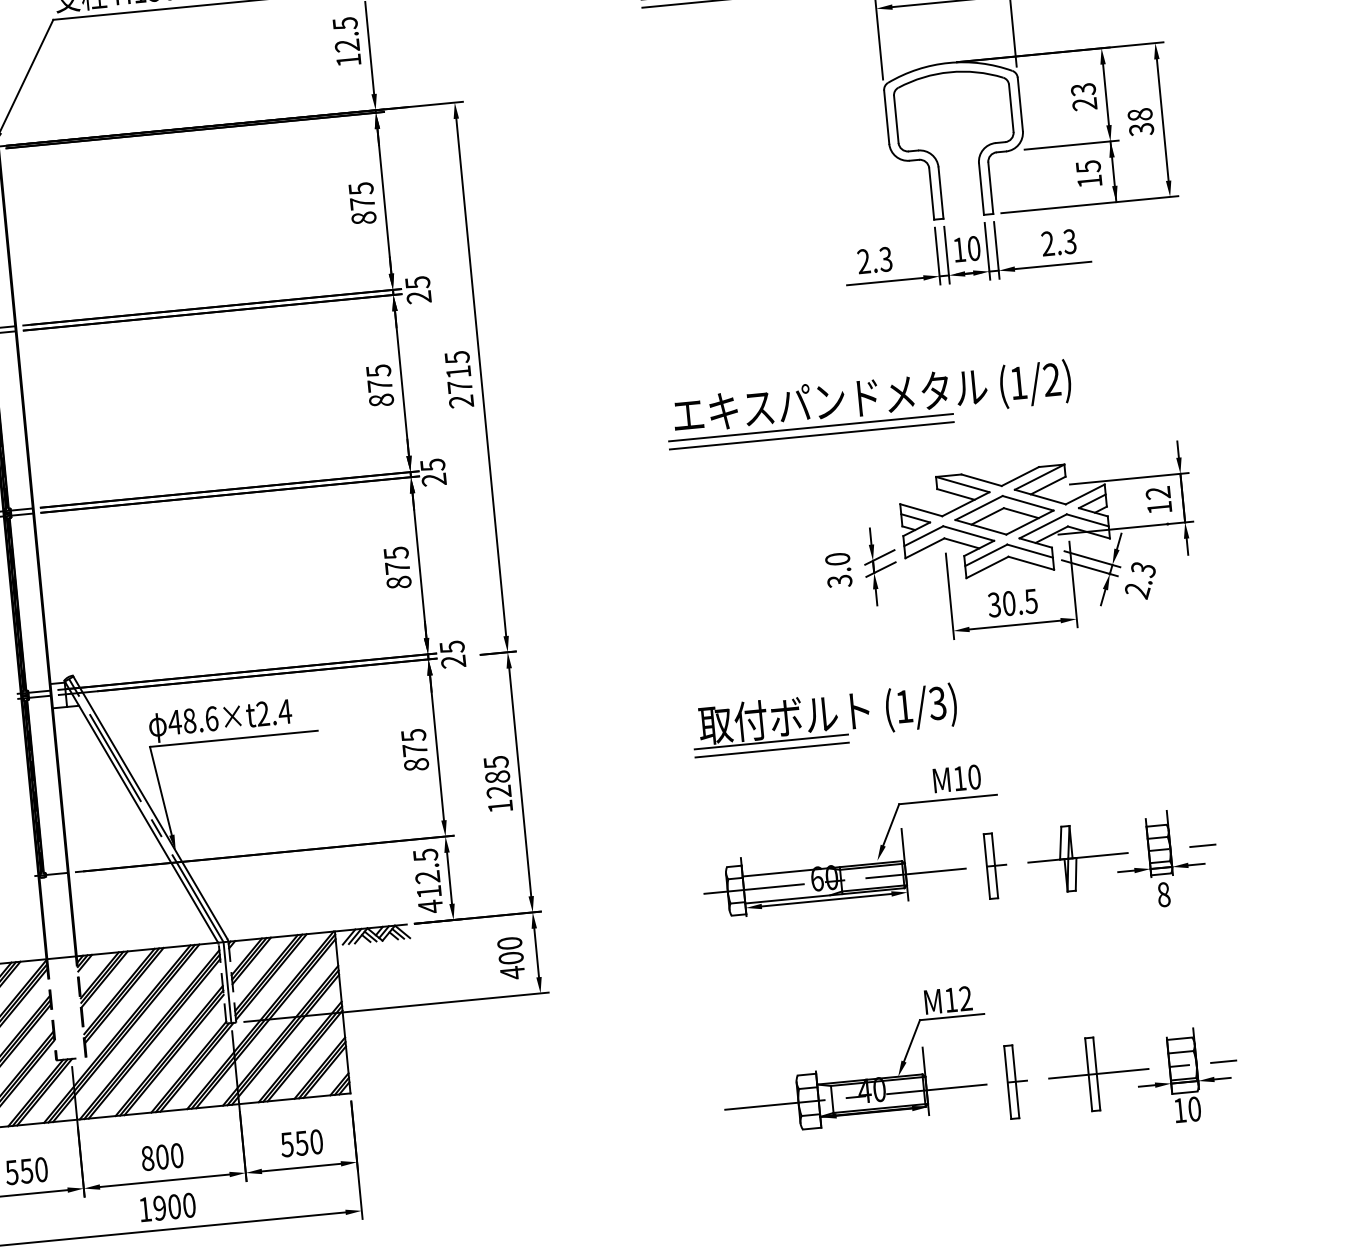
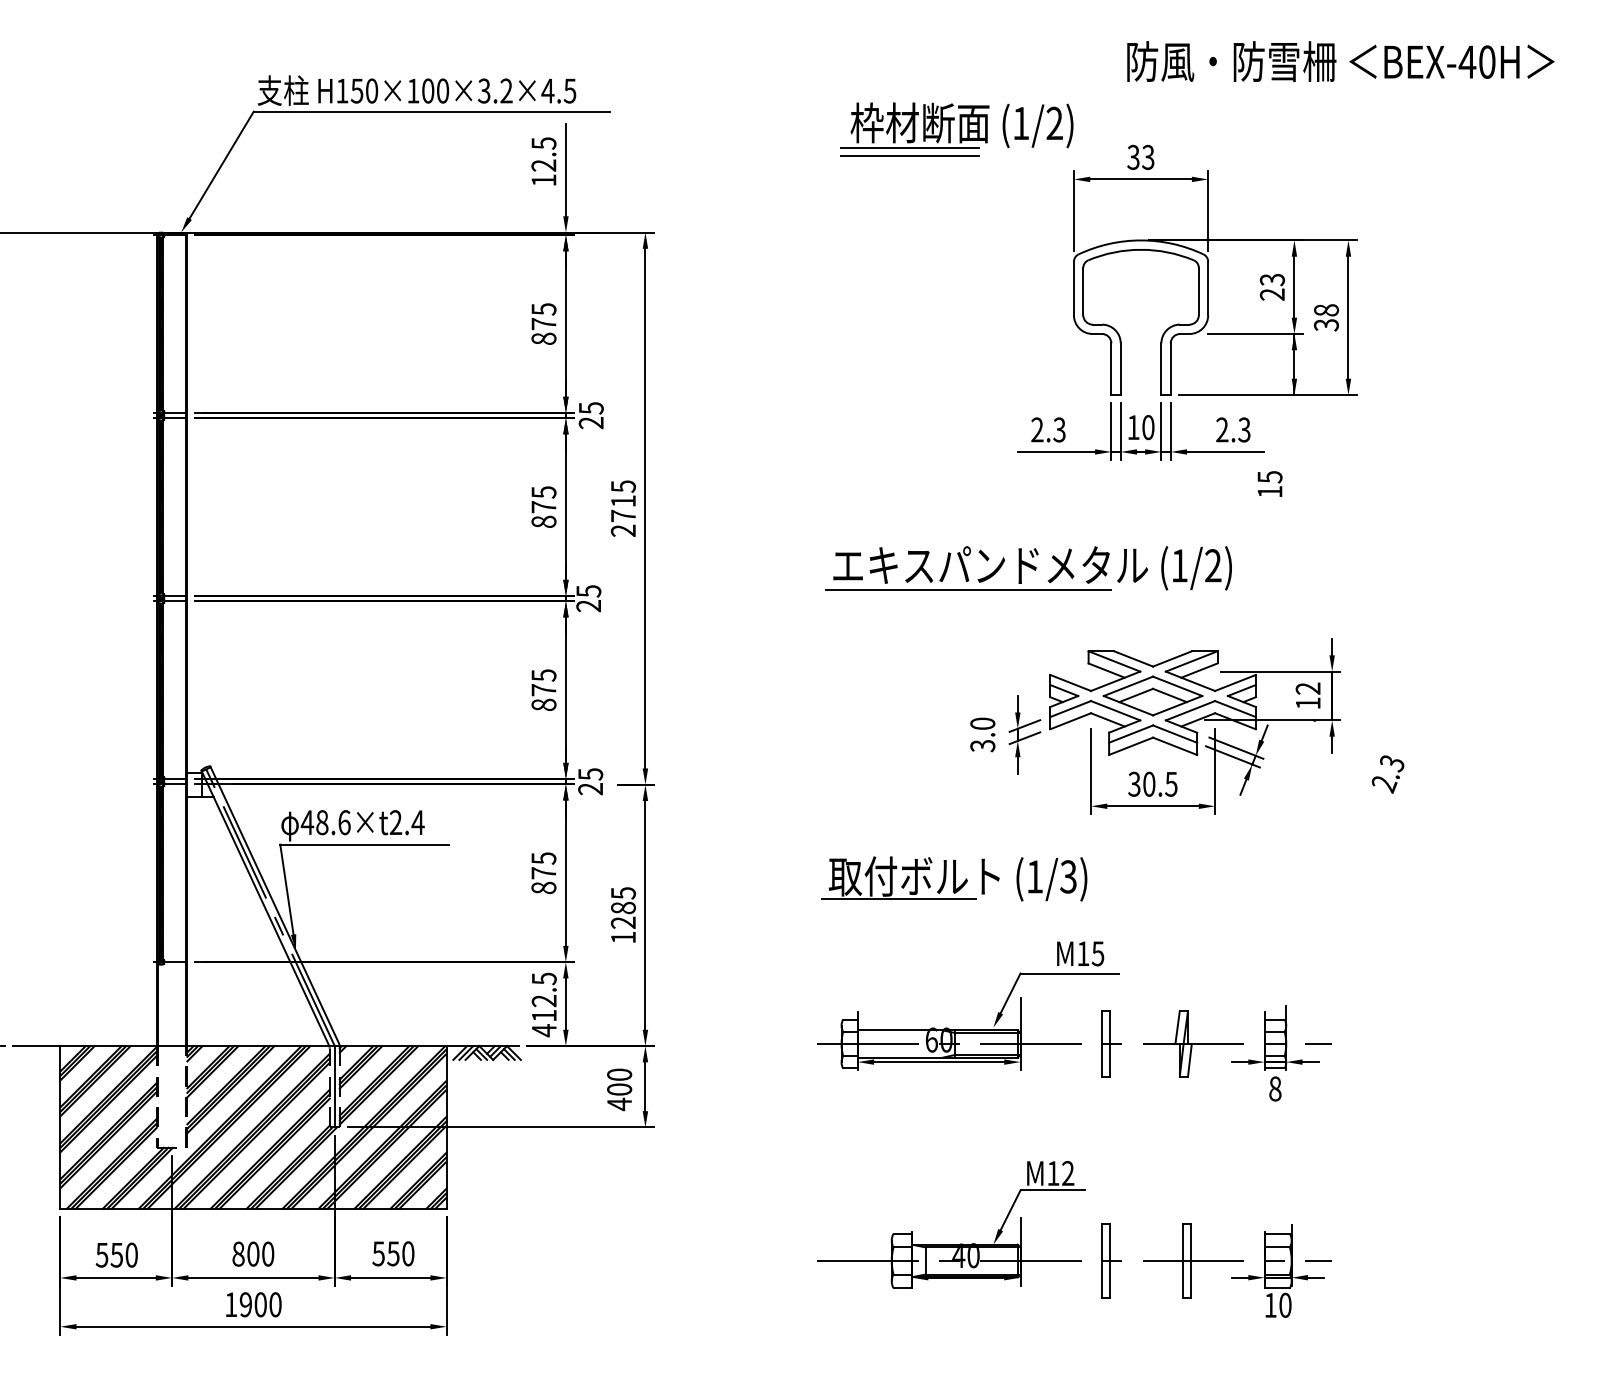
text: (1088, 173) -> (1269, 483), moved
line: (811, 435) -> (968, 598), removed
text: (1139, 581) -> (1387, 774), moved
line: (772, 750) -> (899, 907), removed
text: (973, 776) -> (1097, 953), M10 -> M15

